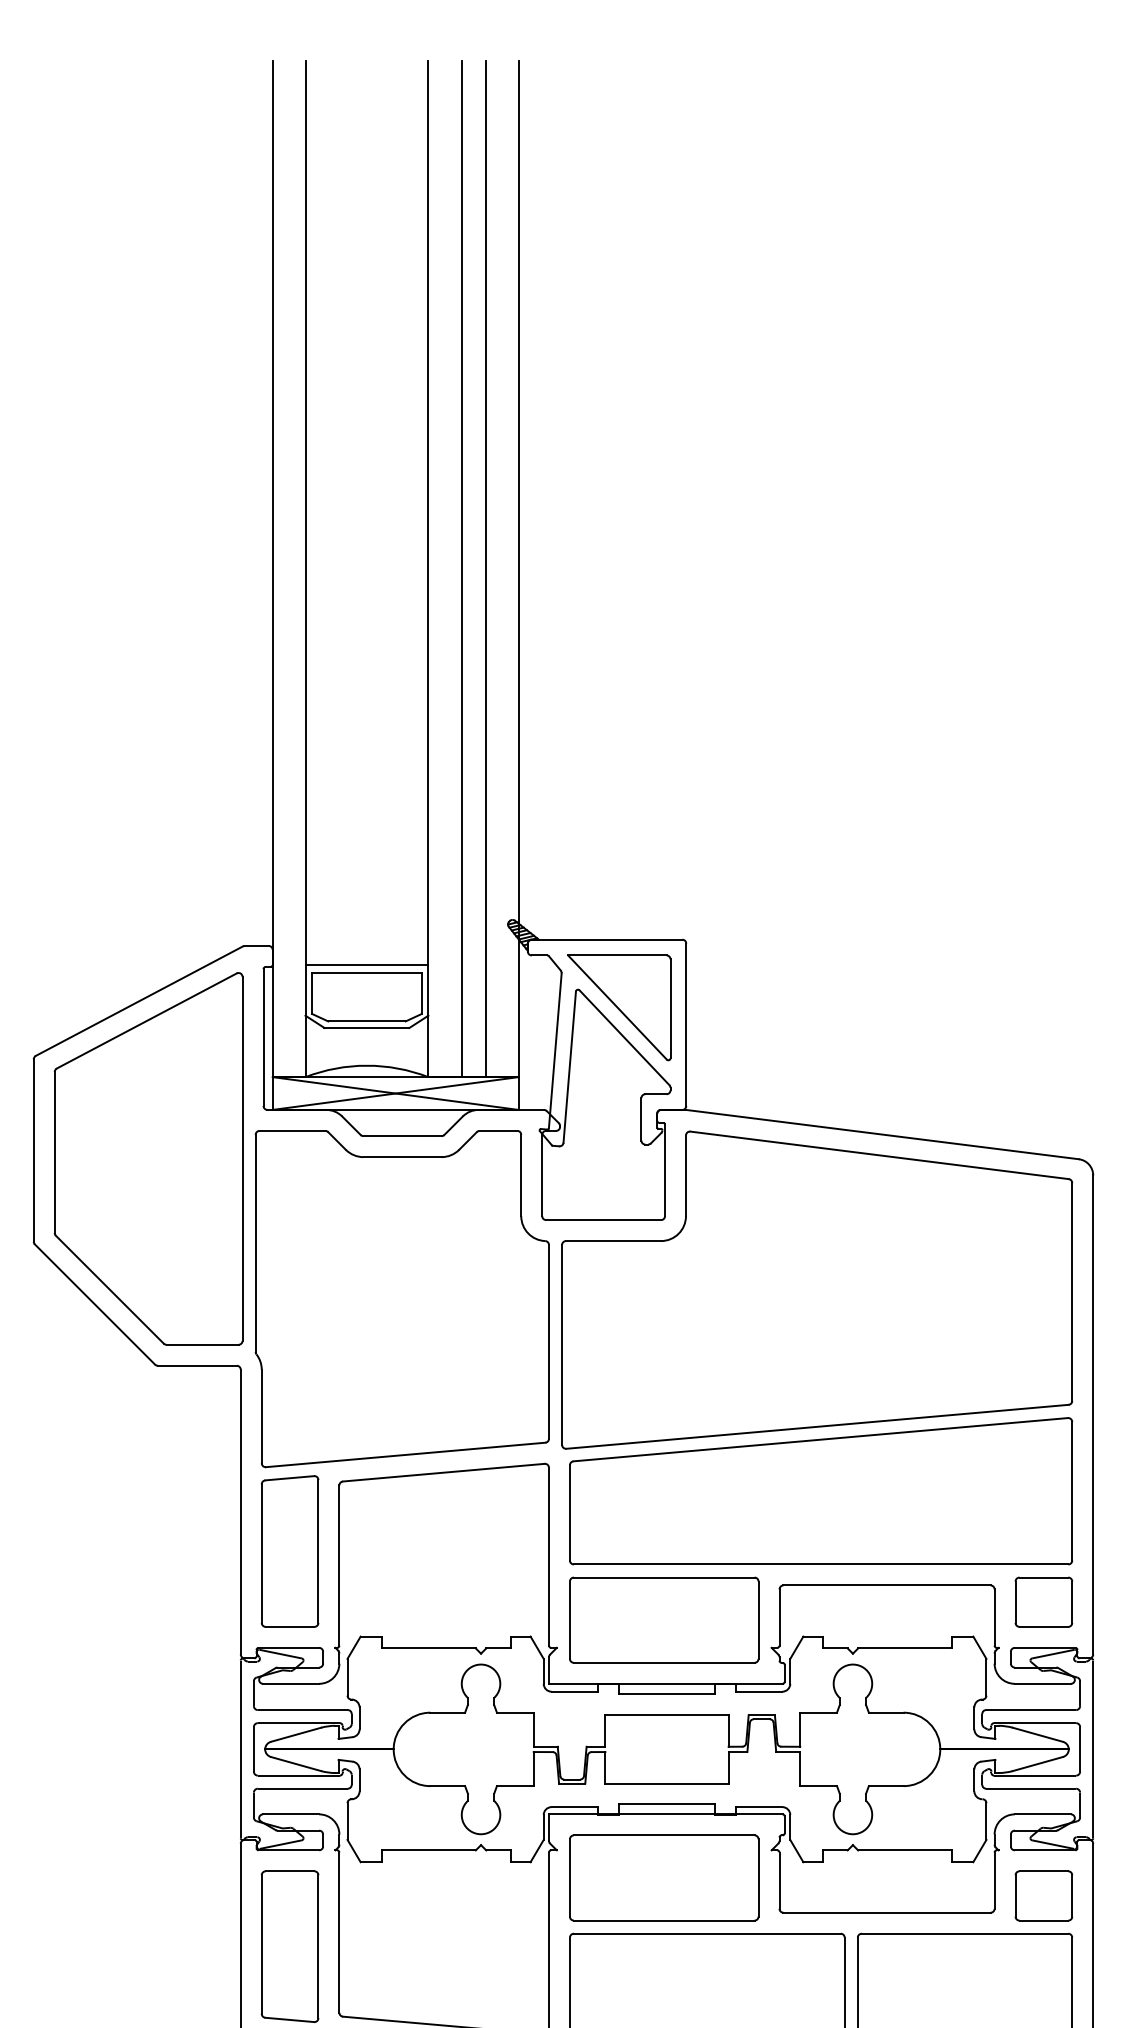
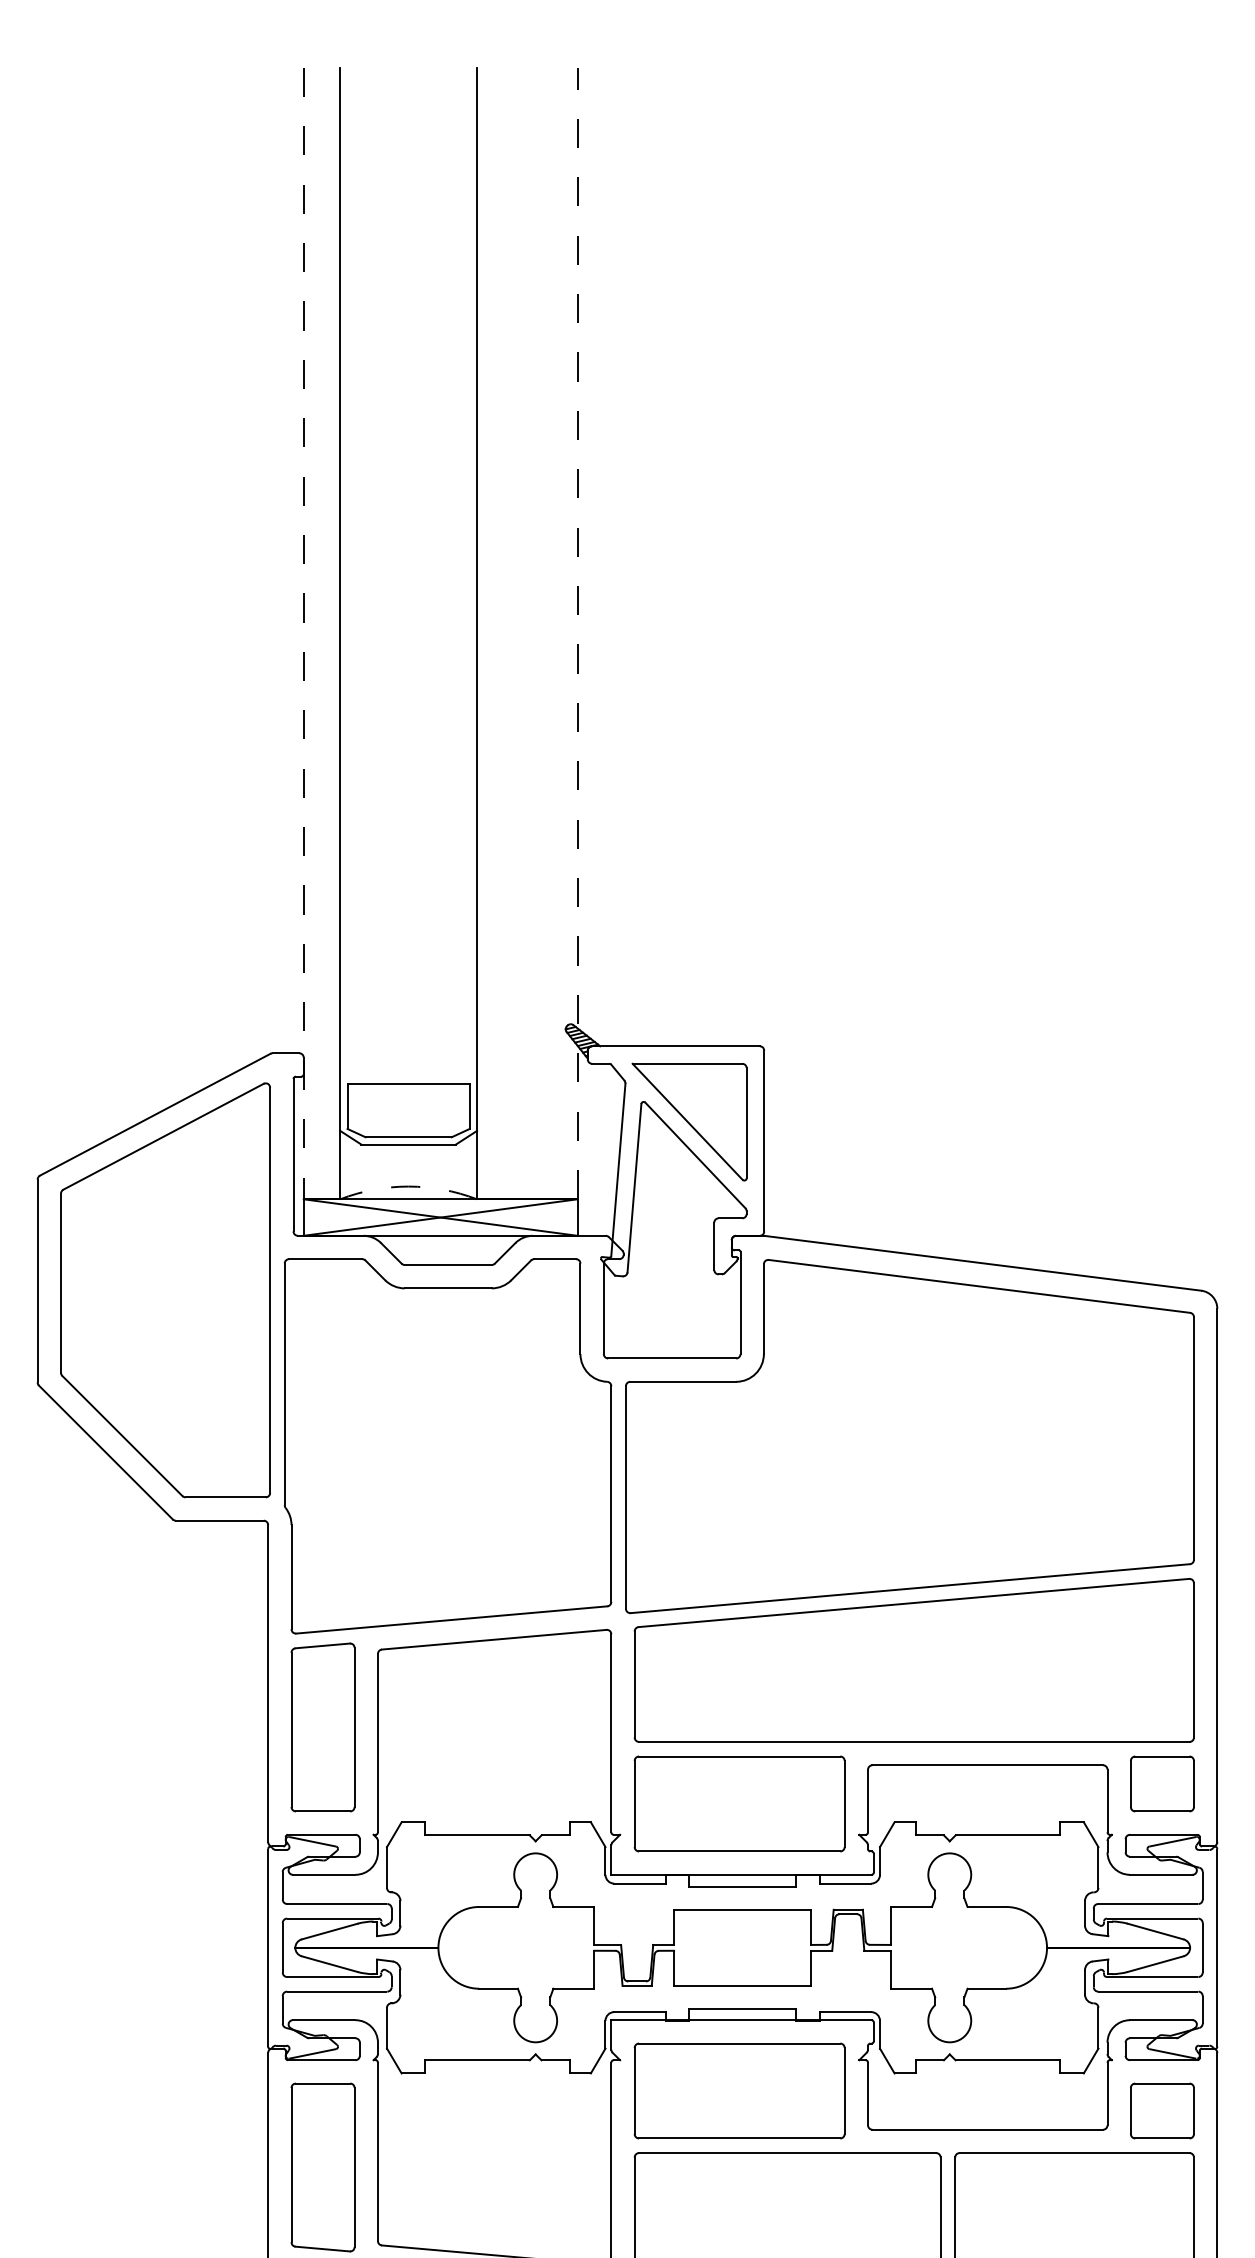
line: (272, 568) -> (303, 633), solid -> dashed
line: (462, 568) -> (514, 633), removed
line: (486, 568) -> (541, 633), removed
line: (518, 568) -> (577, 633), solid -> dashed
line: (366, 965) -> (408, 1074), removed
arc: (366, 1065) -> (408, 1186), solid -> dashed

